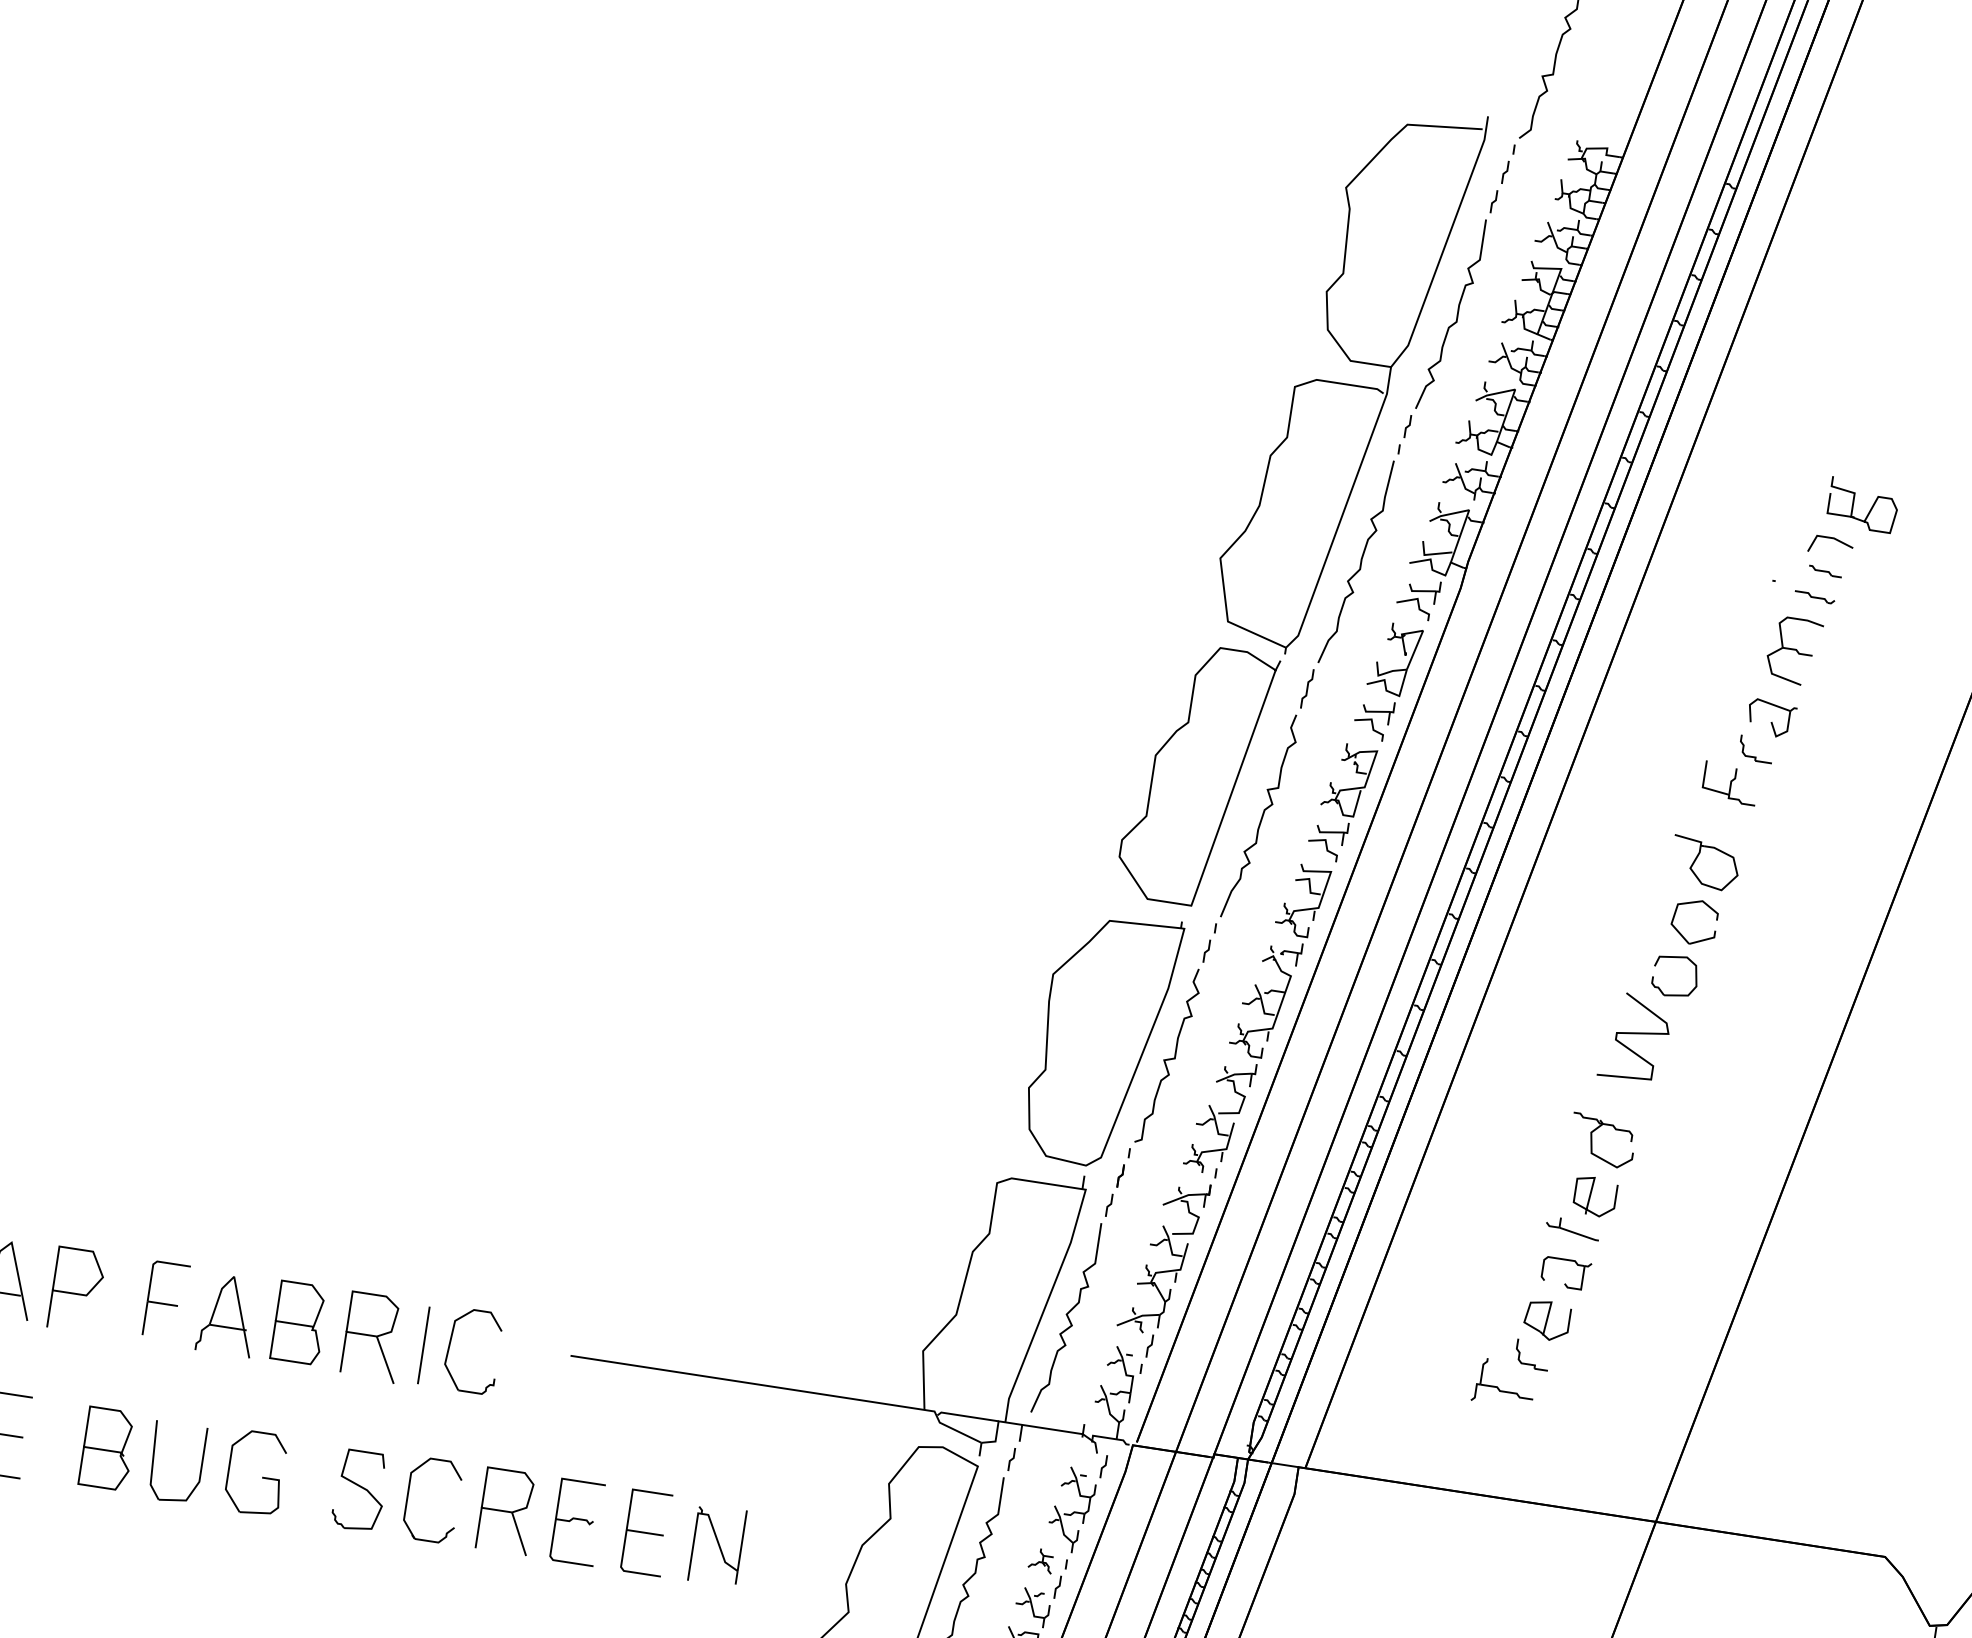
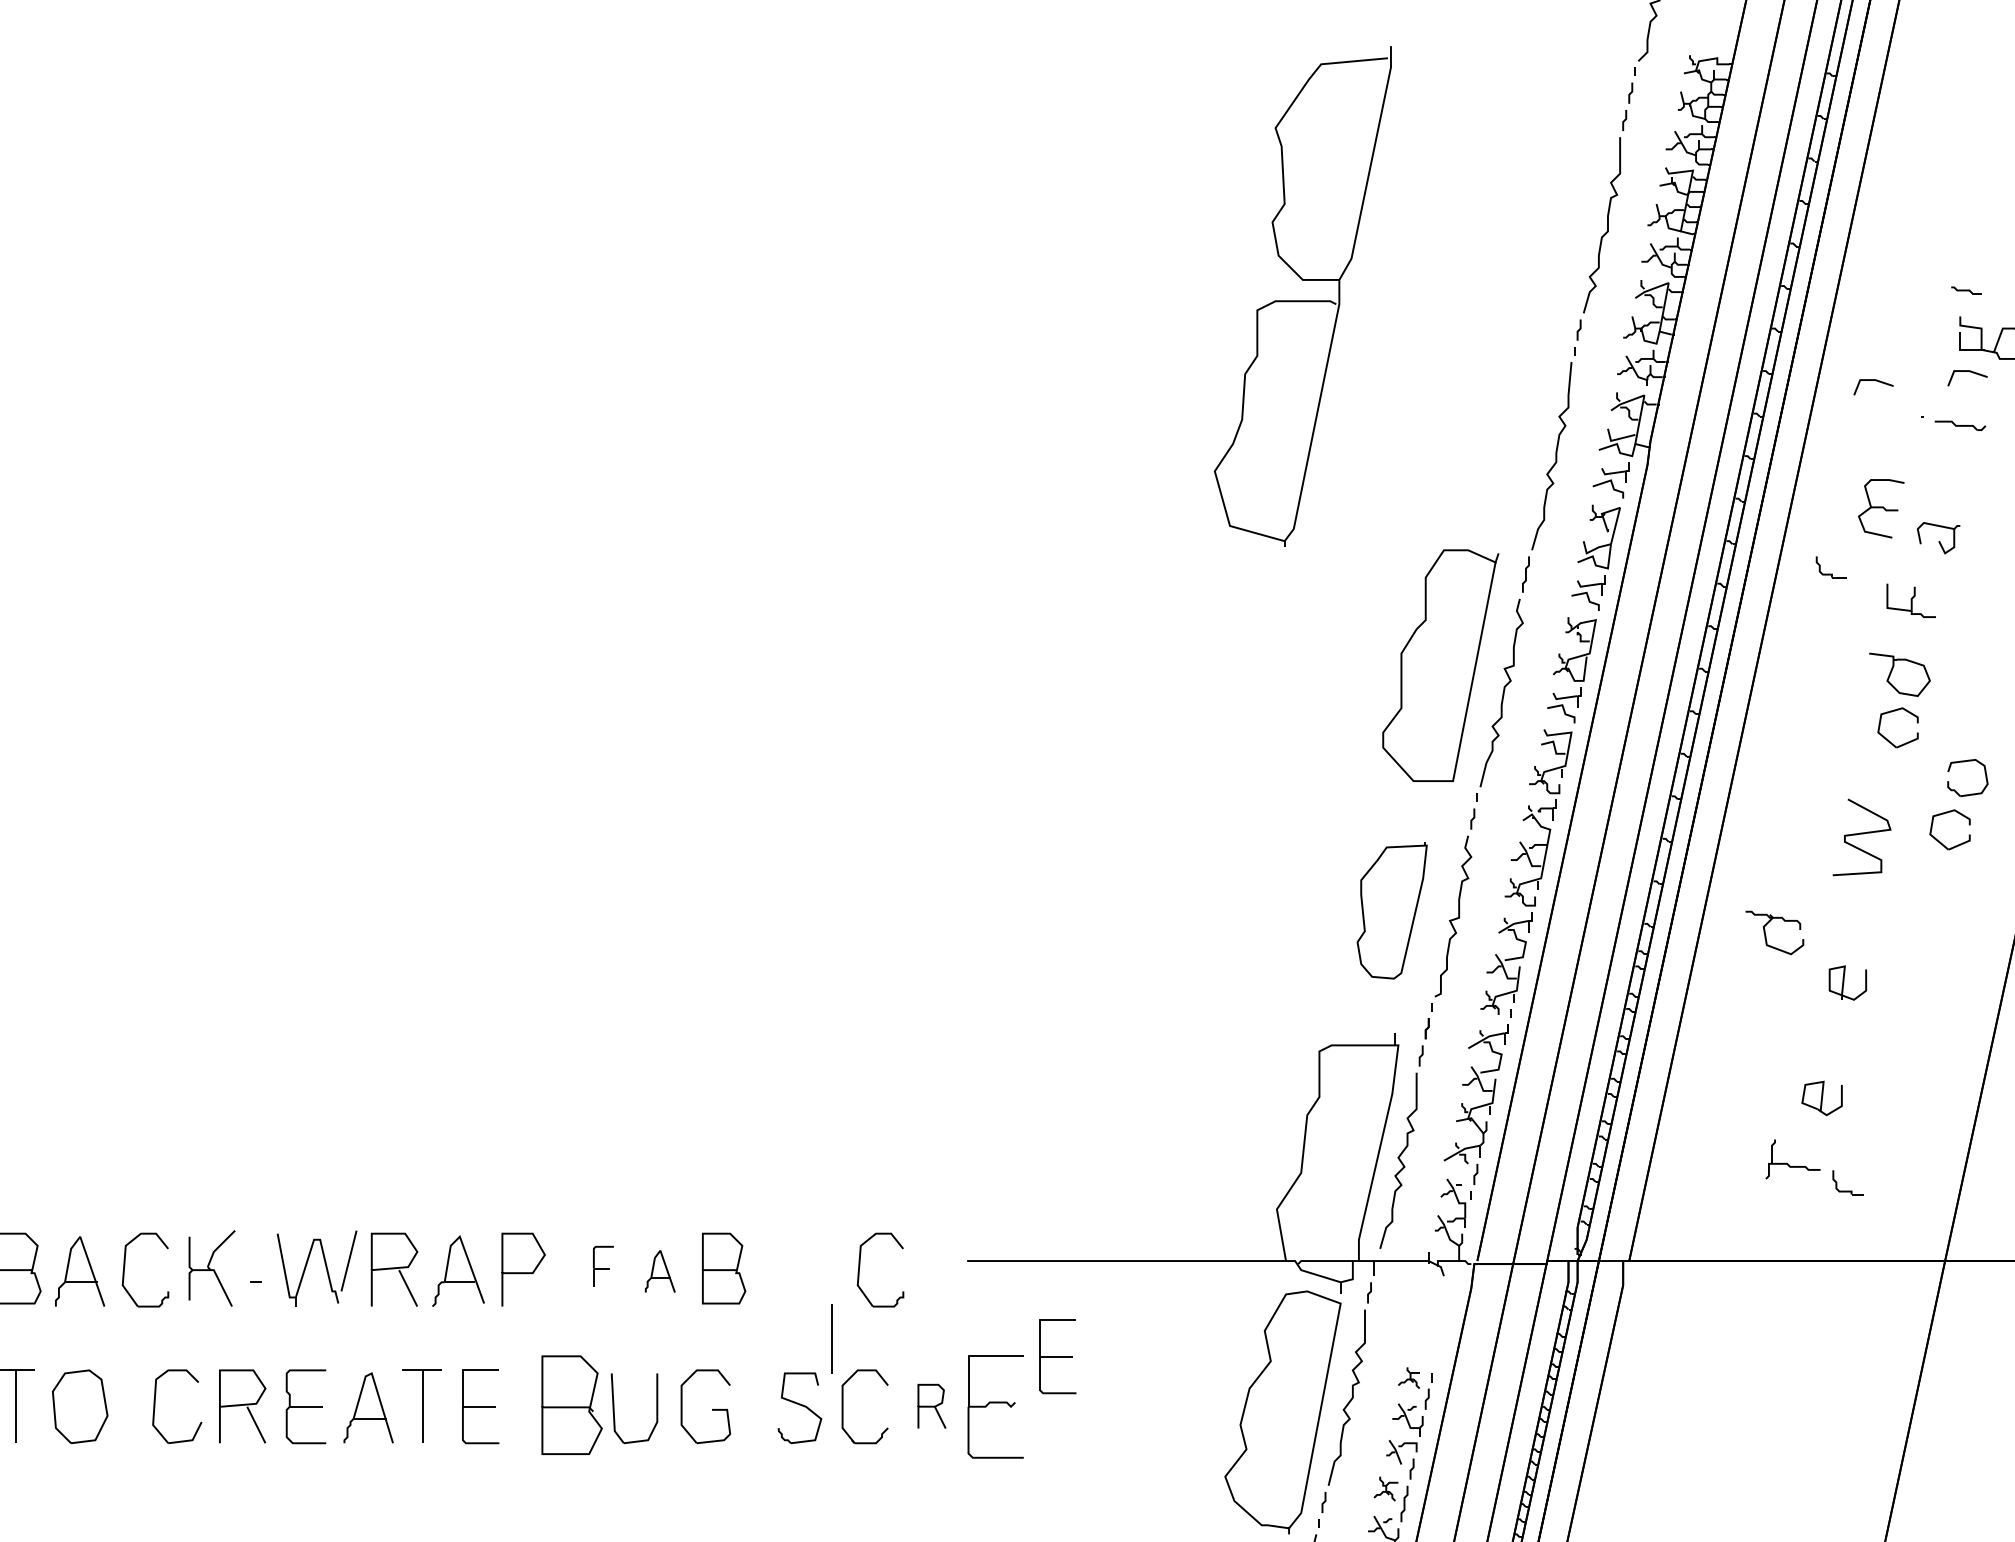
part: (1347, 379) -> (1302, 296), moved
line: (1728, 533) -> (1875, 381), added
part: (1825, 571) -> (1966, 290), moved
part: (1814, 597) -> (1960, 425), size x1.4
part: (1794, 650) -> (1881, 508), moved
part: (1755, 749) -> (1830, 567), moved
part: (1676, 994) -> (1971, 793), moved
part: (1101, 1038) -> (1391, 910), size x0.6
part: (1721, 1054) -> (1939, 840), added
part: (1592, 1142) -> (1766, 935), moved
part: (1572, 1228) -> (1832, 1013), removed
part: (1564, 1283) -> (1832, 1063), removed
part: (166, 1300) -> (603, 1266), size x0.6
part: (228, 1315) -> (660, 1271), size x0.6
part: (372, 1336) -> (790, 1270), removed
line: (423, 1345) -> (831, 1338), moved
part: (1530, 1363) -> (1847, 1190), moved
part: (108, 1449) -> (572, 1405), size x1.4
part: (1075, 1501) -> (1431, 1321), removed
part: (506, 1511) -> (931, 1406), size x0.6
part: (577, 1522) -> (995, 1406), size x1.4
part: (646, 1532) -> (1057, 1356), moved
part: (716, 1545) -> (1121, 1408), removed

